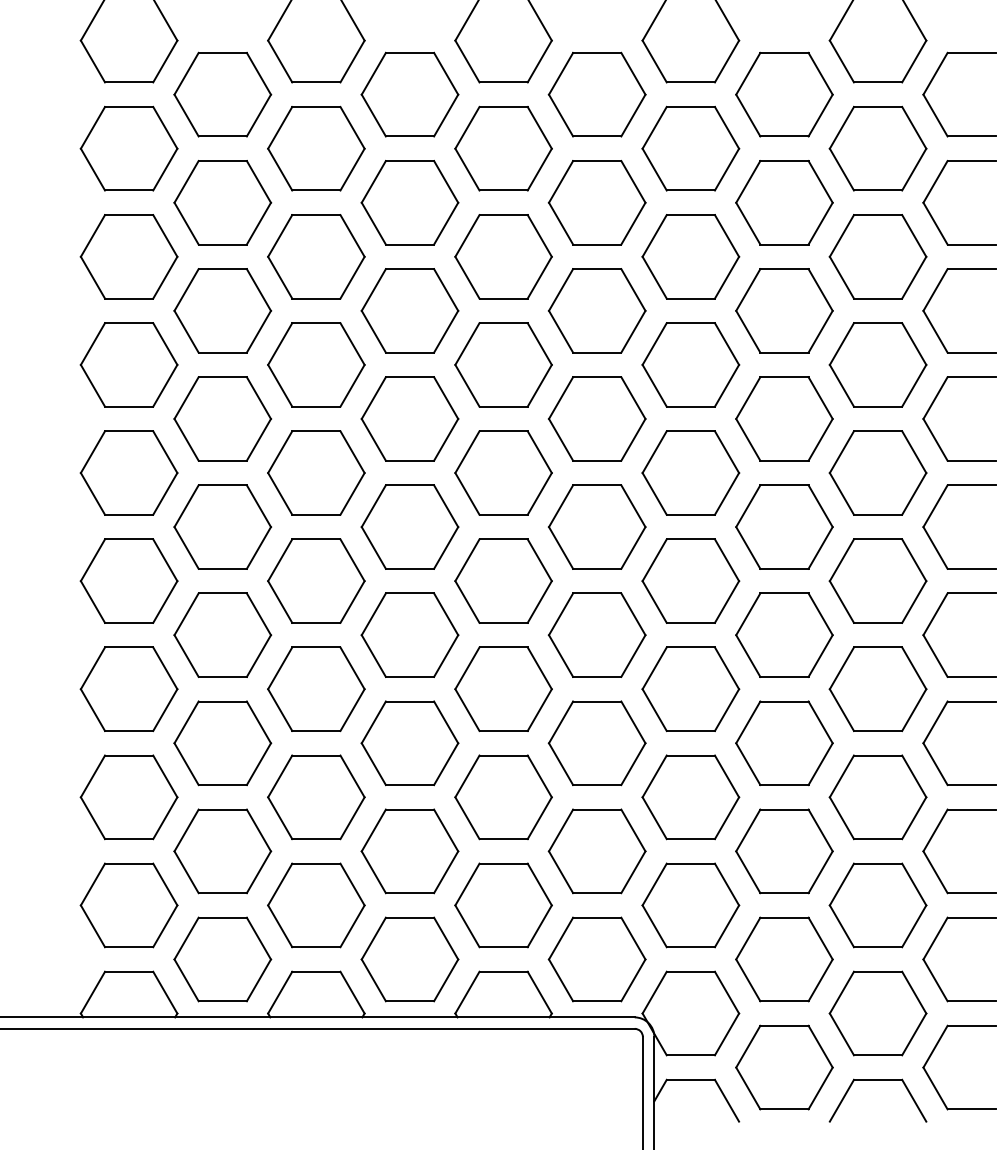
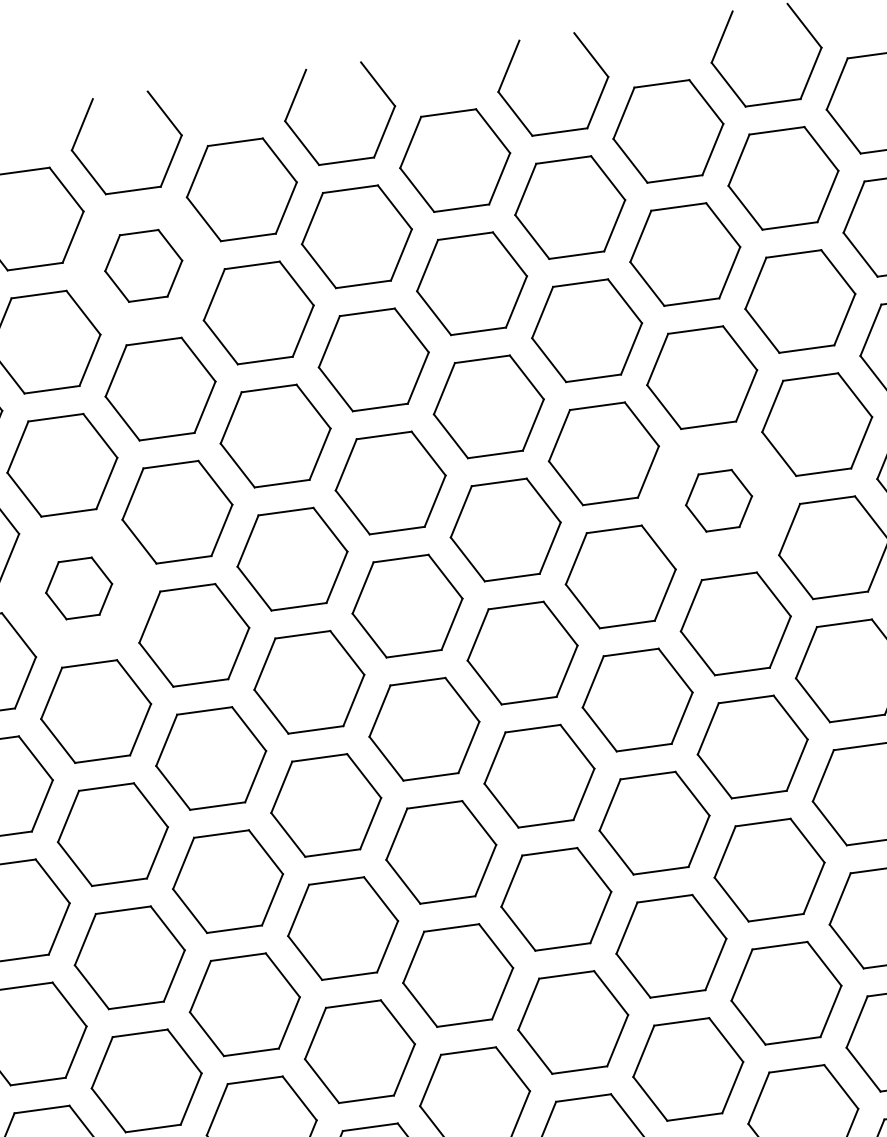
part: (316, 148) -> (143, 265), size x0.7
part: (222, 418) -> (78, 587), size x0.6
part: (784, 418) -> (718, 500), size x0.6

